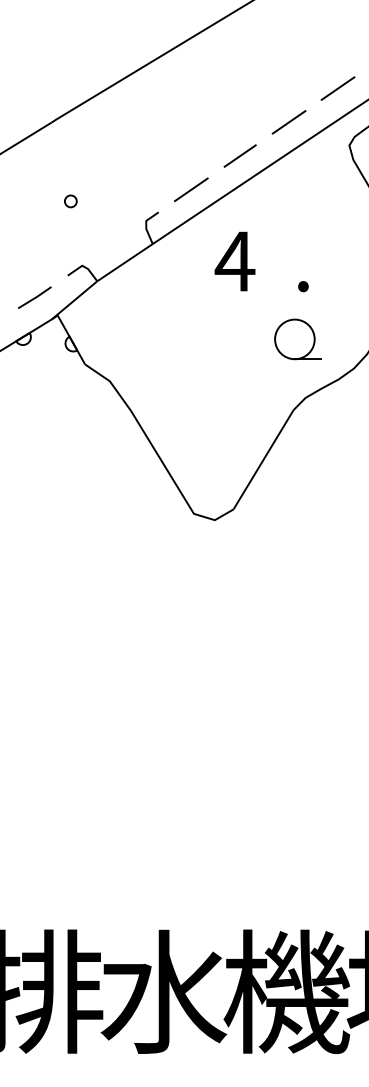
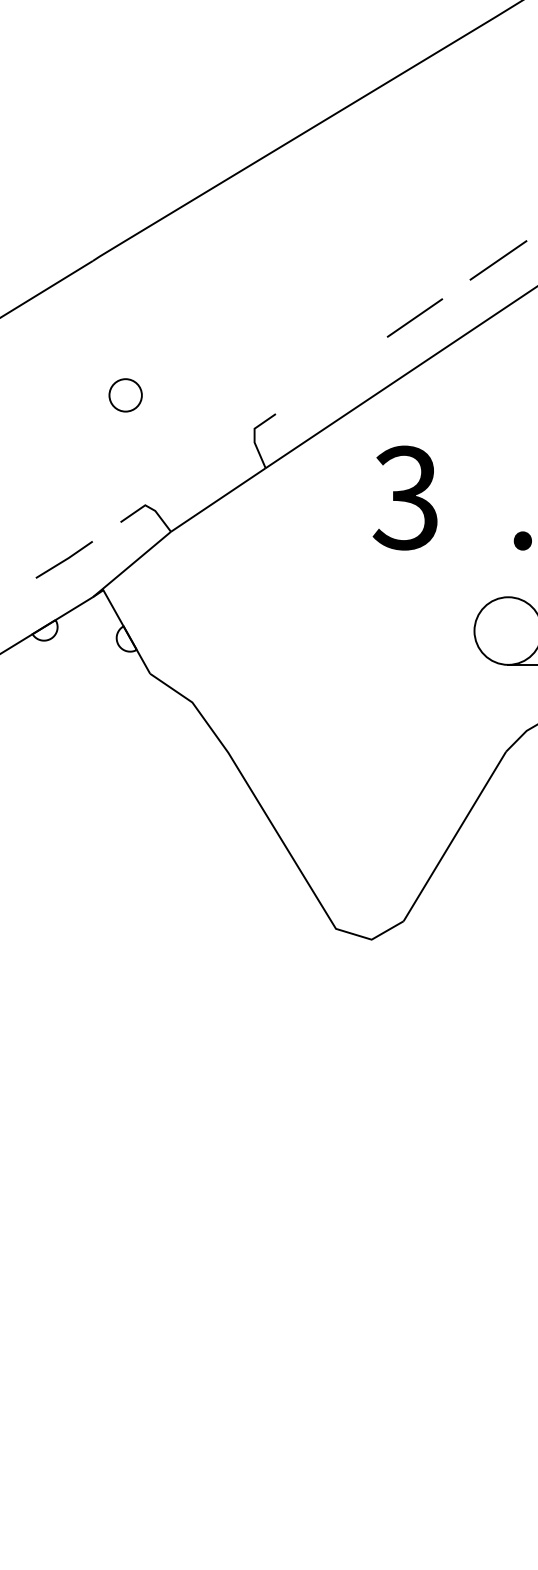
line: (191, 189) -> (331, 375), removed
circle: (70, 201) -> (125, 395), size x1.6
text: (234, 261) -> (405, 498), 4 -> 3

